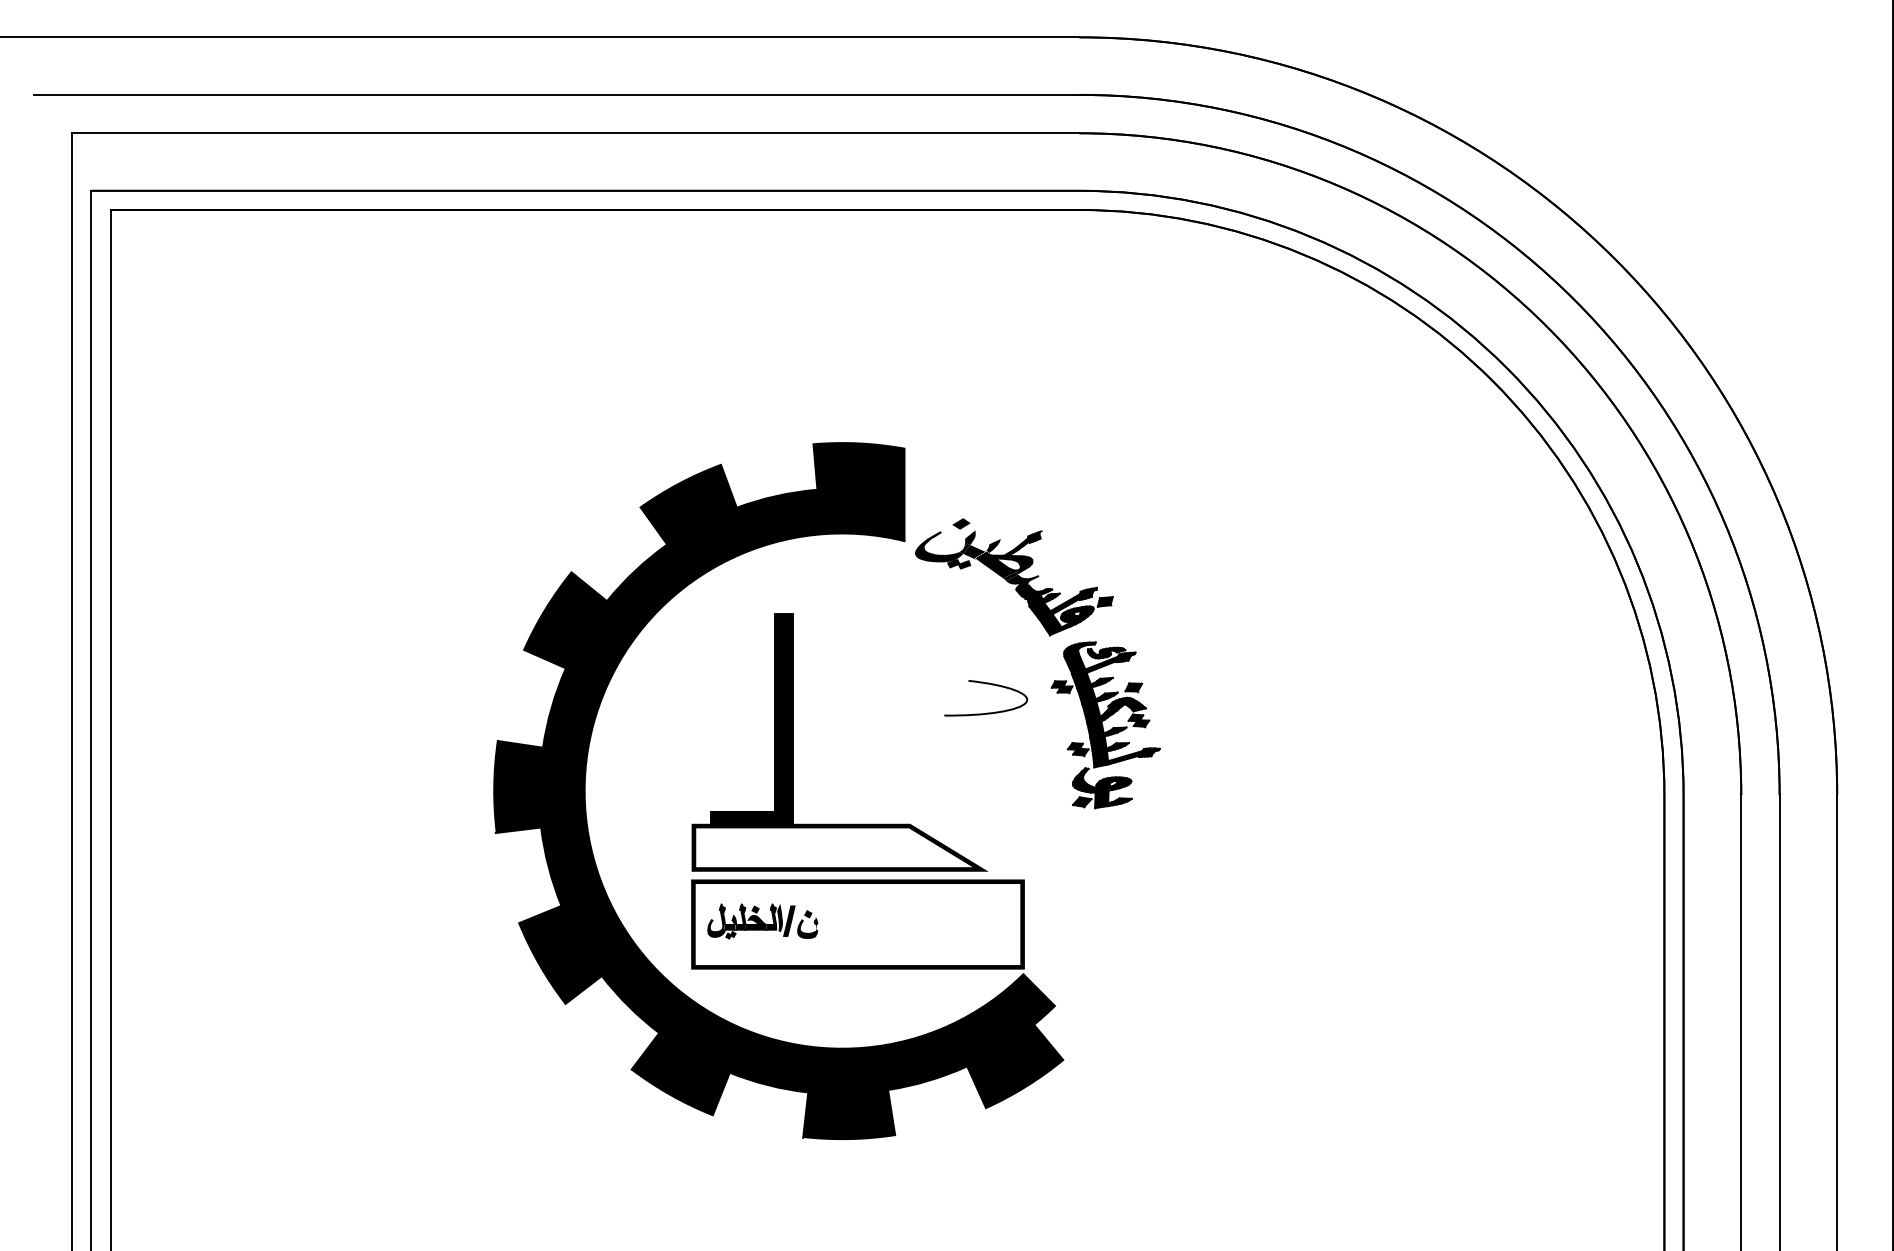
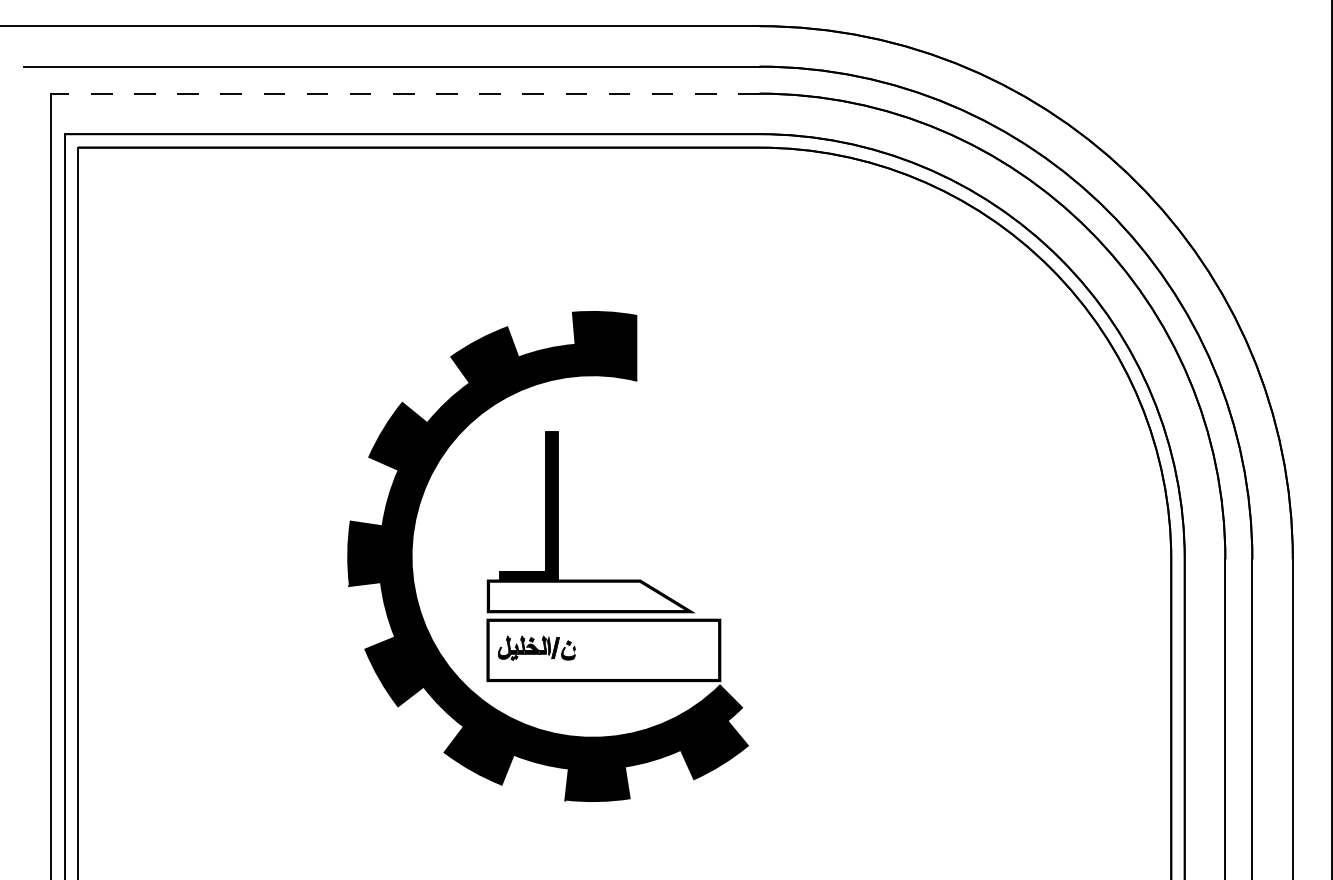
line: (575, 133) -> (405, 93), solid -> dashed
part: (1054, 680) -> (742, 478), removed

